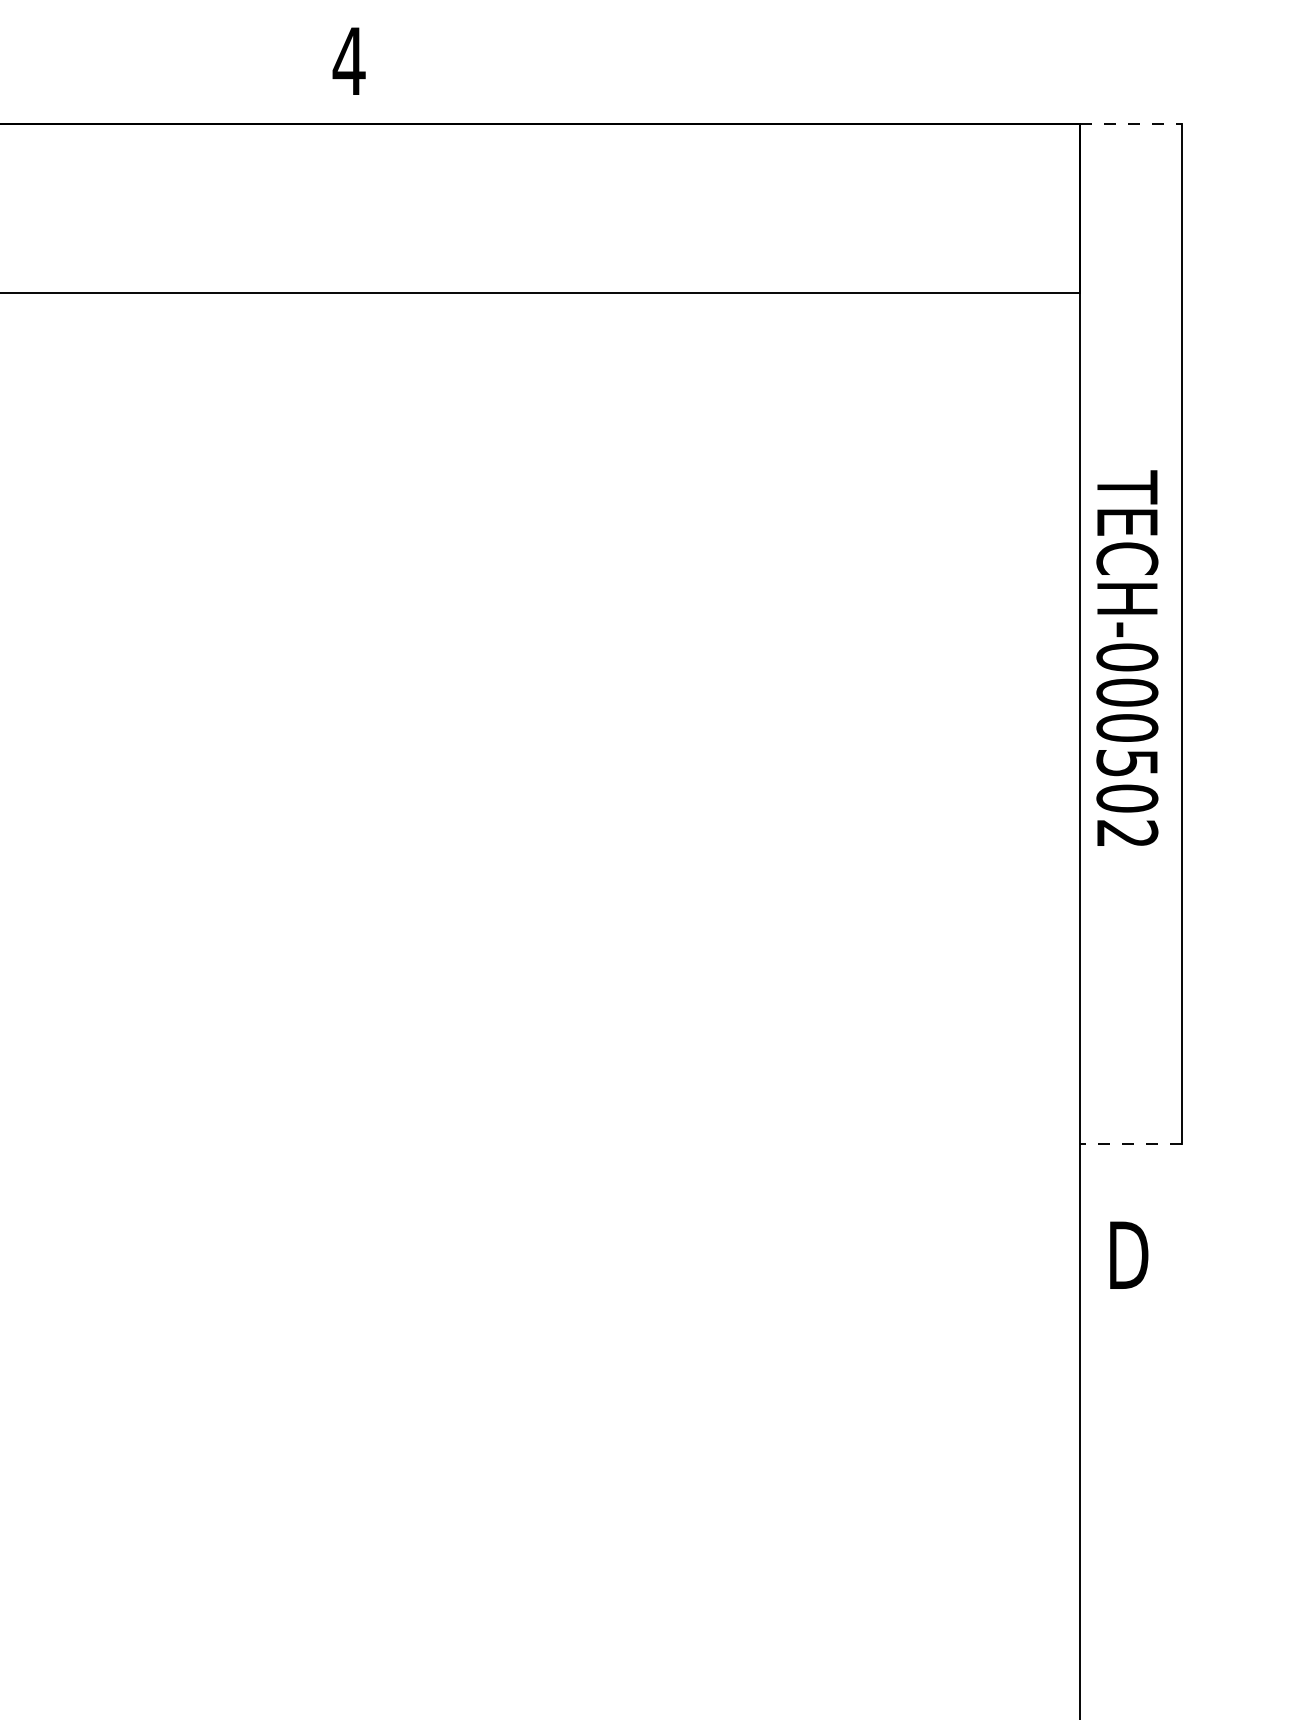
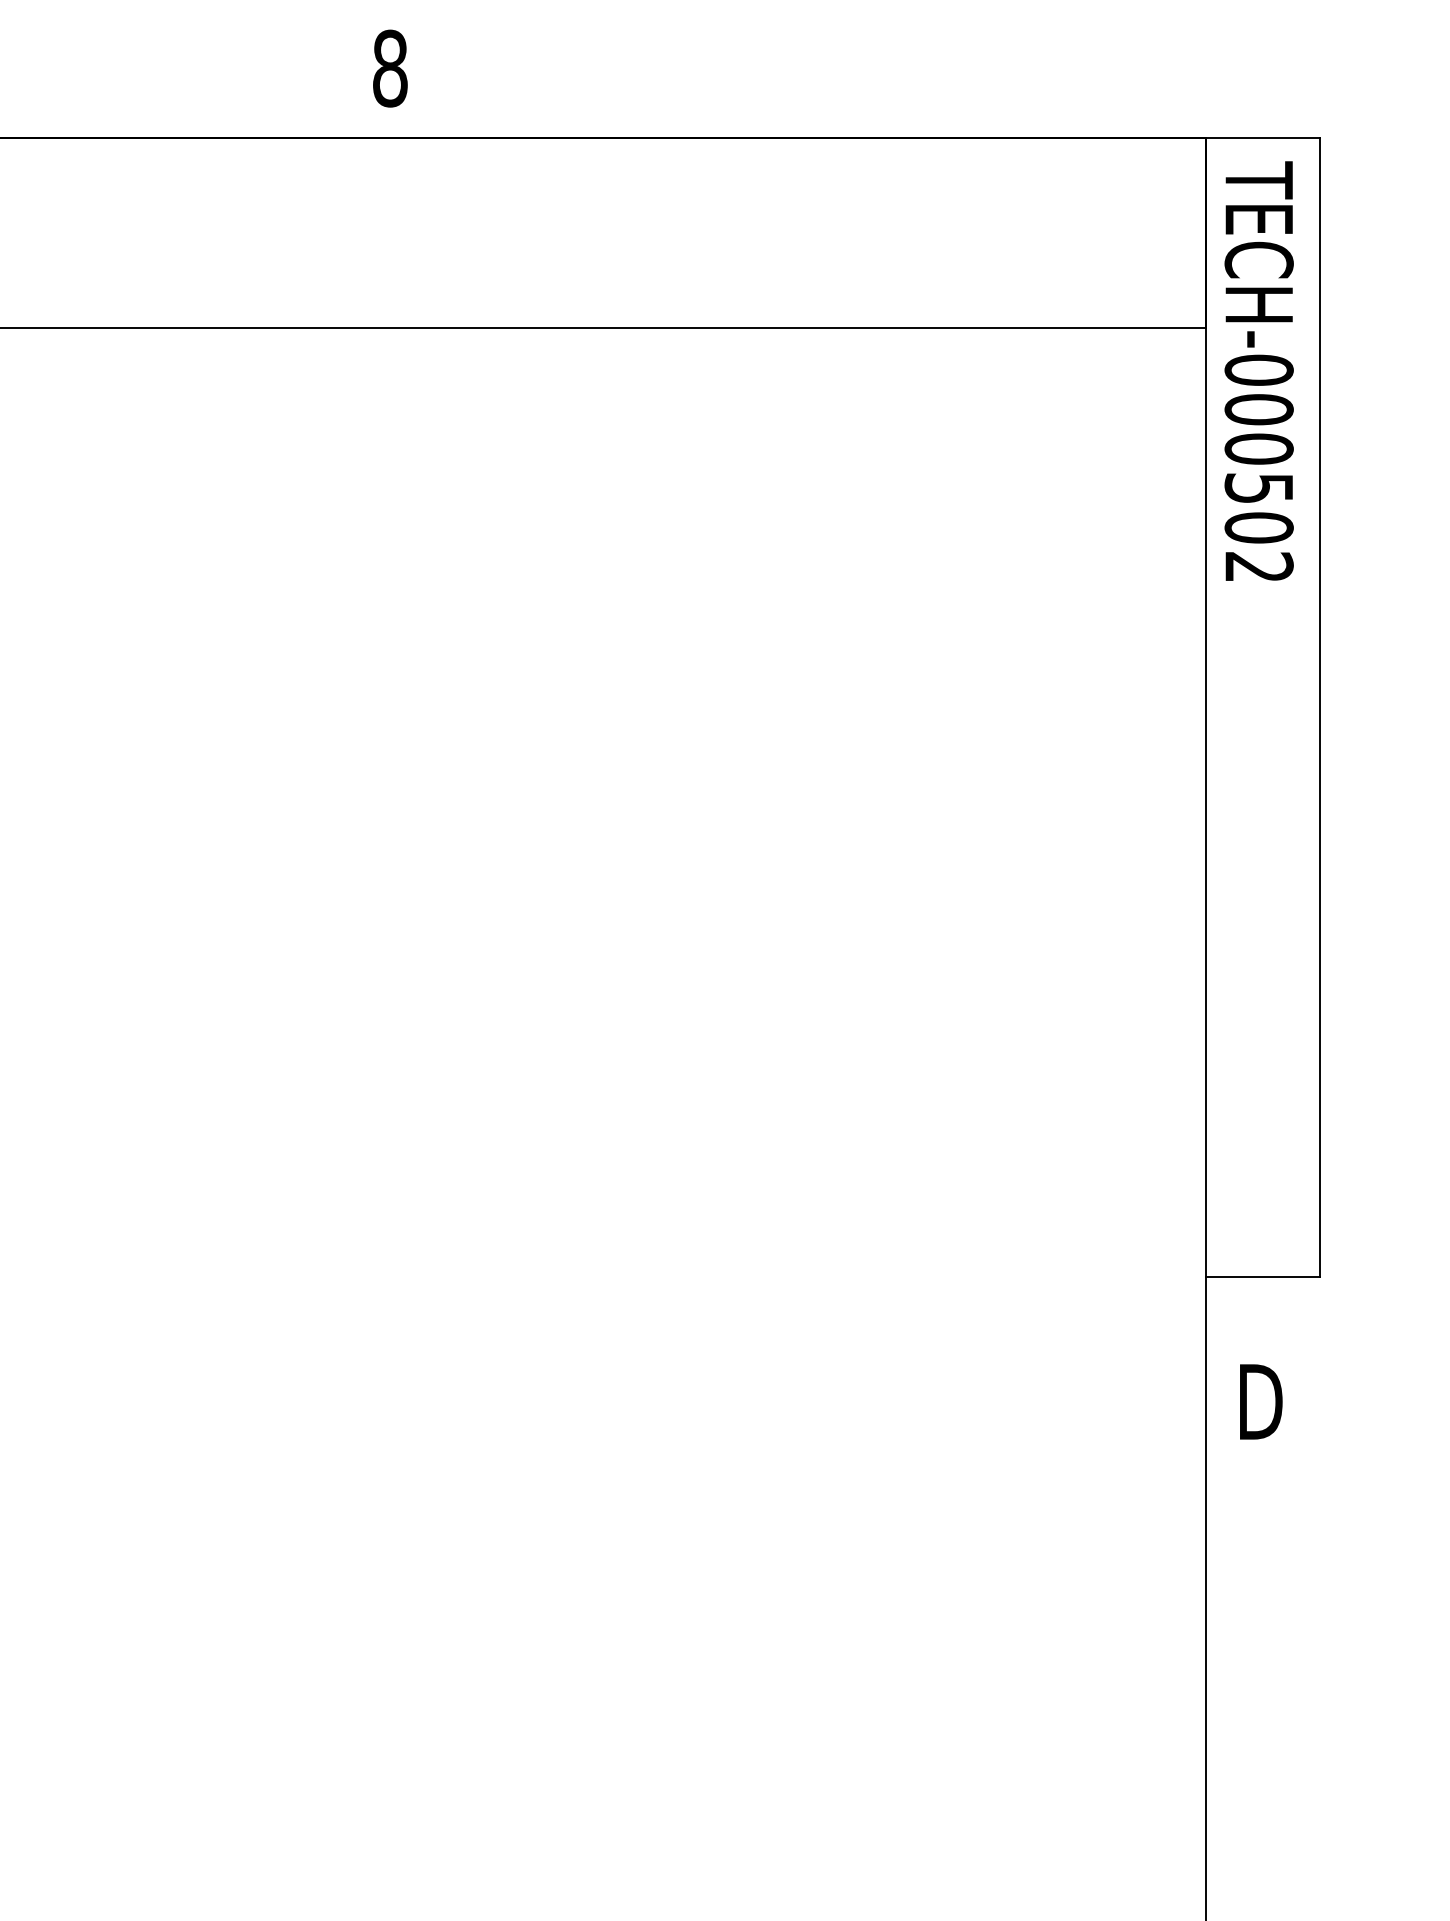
text: (348, 61) -> (389, 68), 4 -> 8
line: (1130, 123) -> (1262, 138), dashed -> solid
text: (1126, 657) -> (1258, 370), moved
line: (1130, 1143) -> (1262, 1277), dashed -> solid

